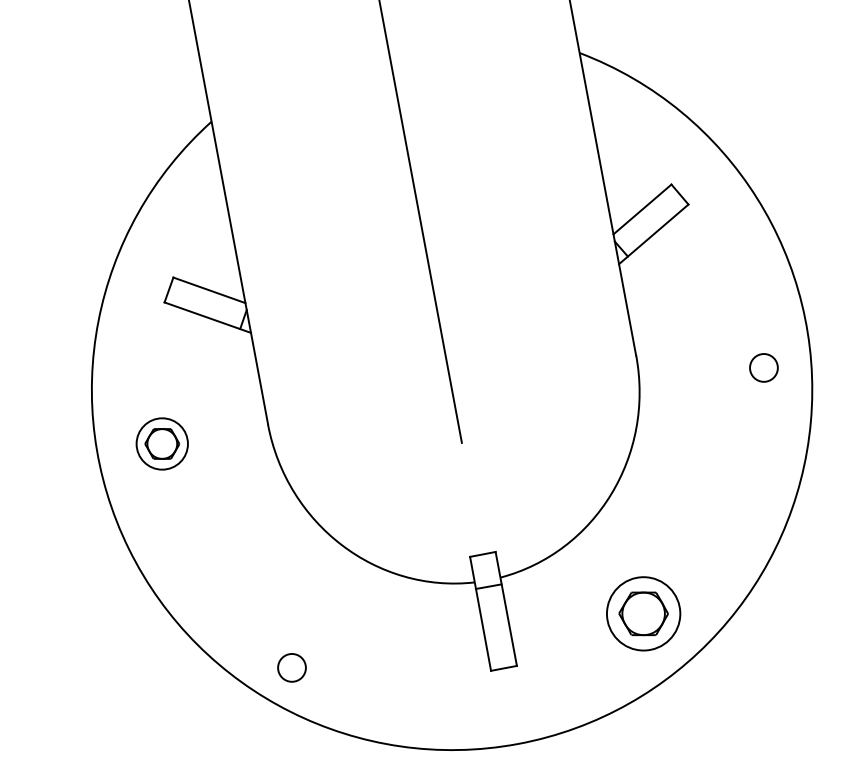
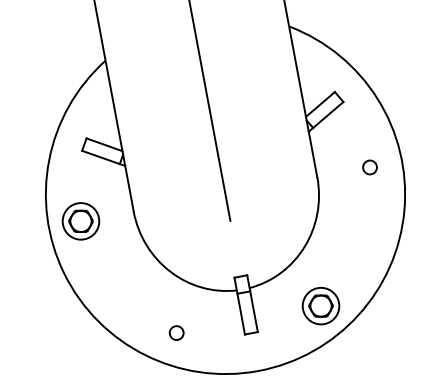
circle: (762, 367) -> (369, 167), moved
part: (161, 444) -> (80, 221), size x1.43
circle: (291, 666) -> (176, 332), moved

